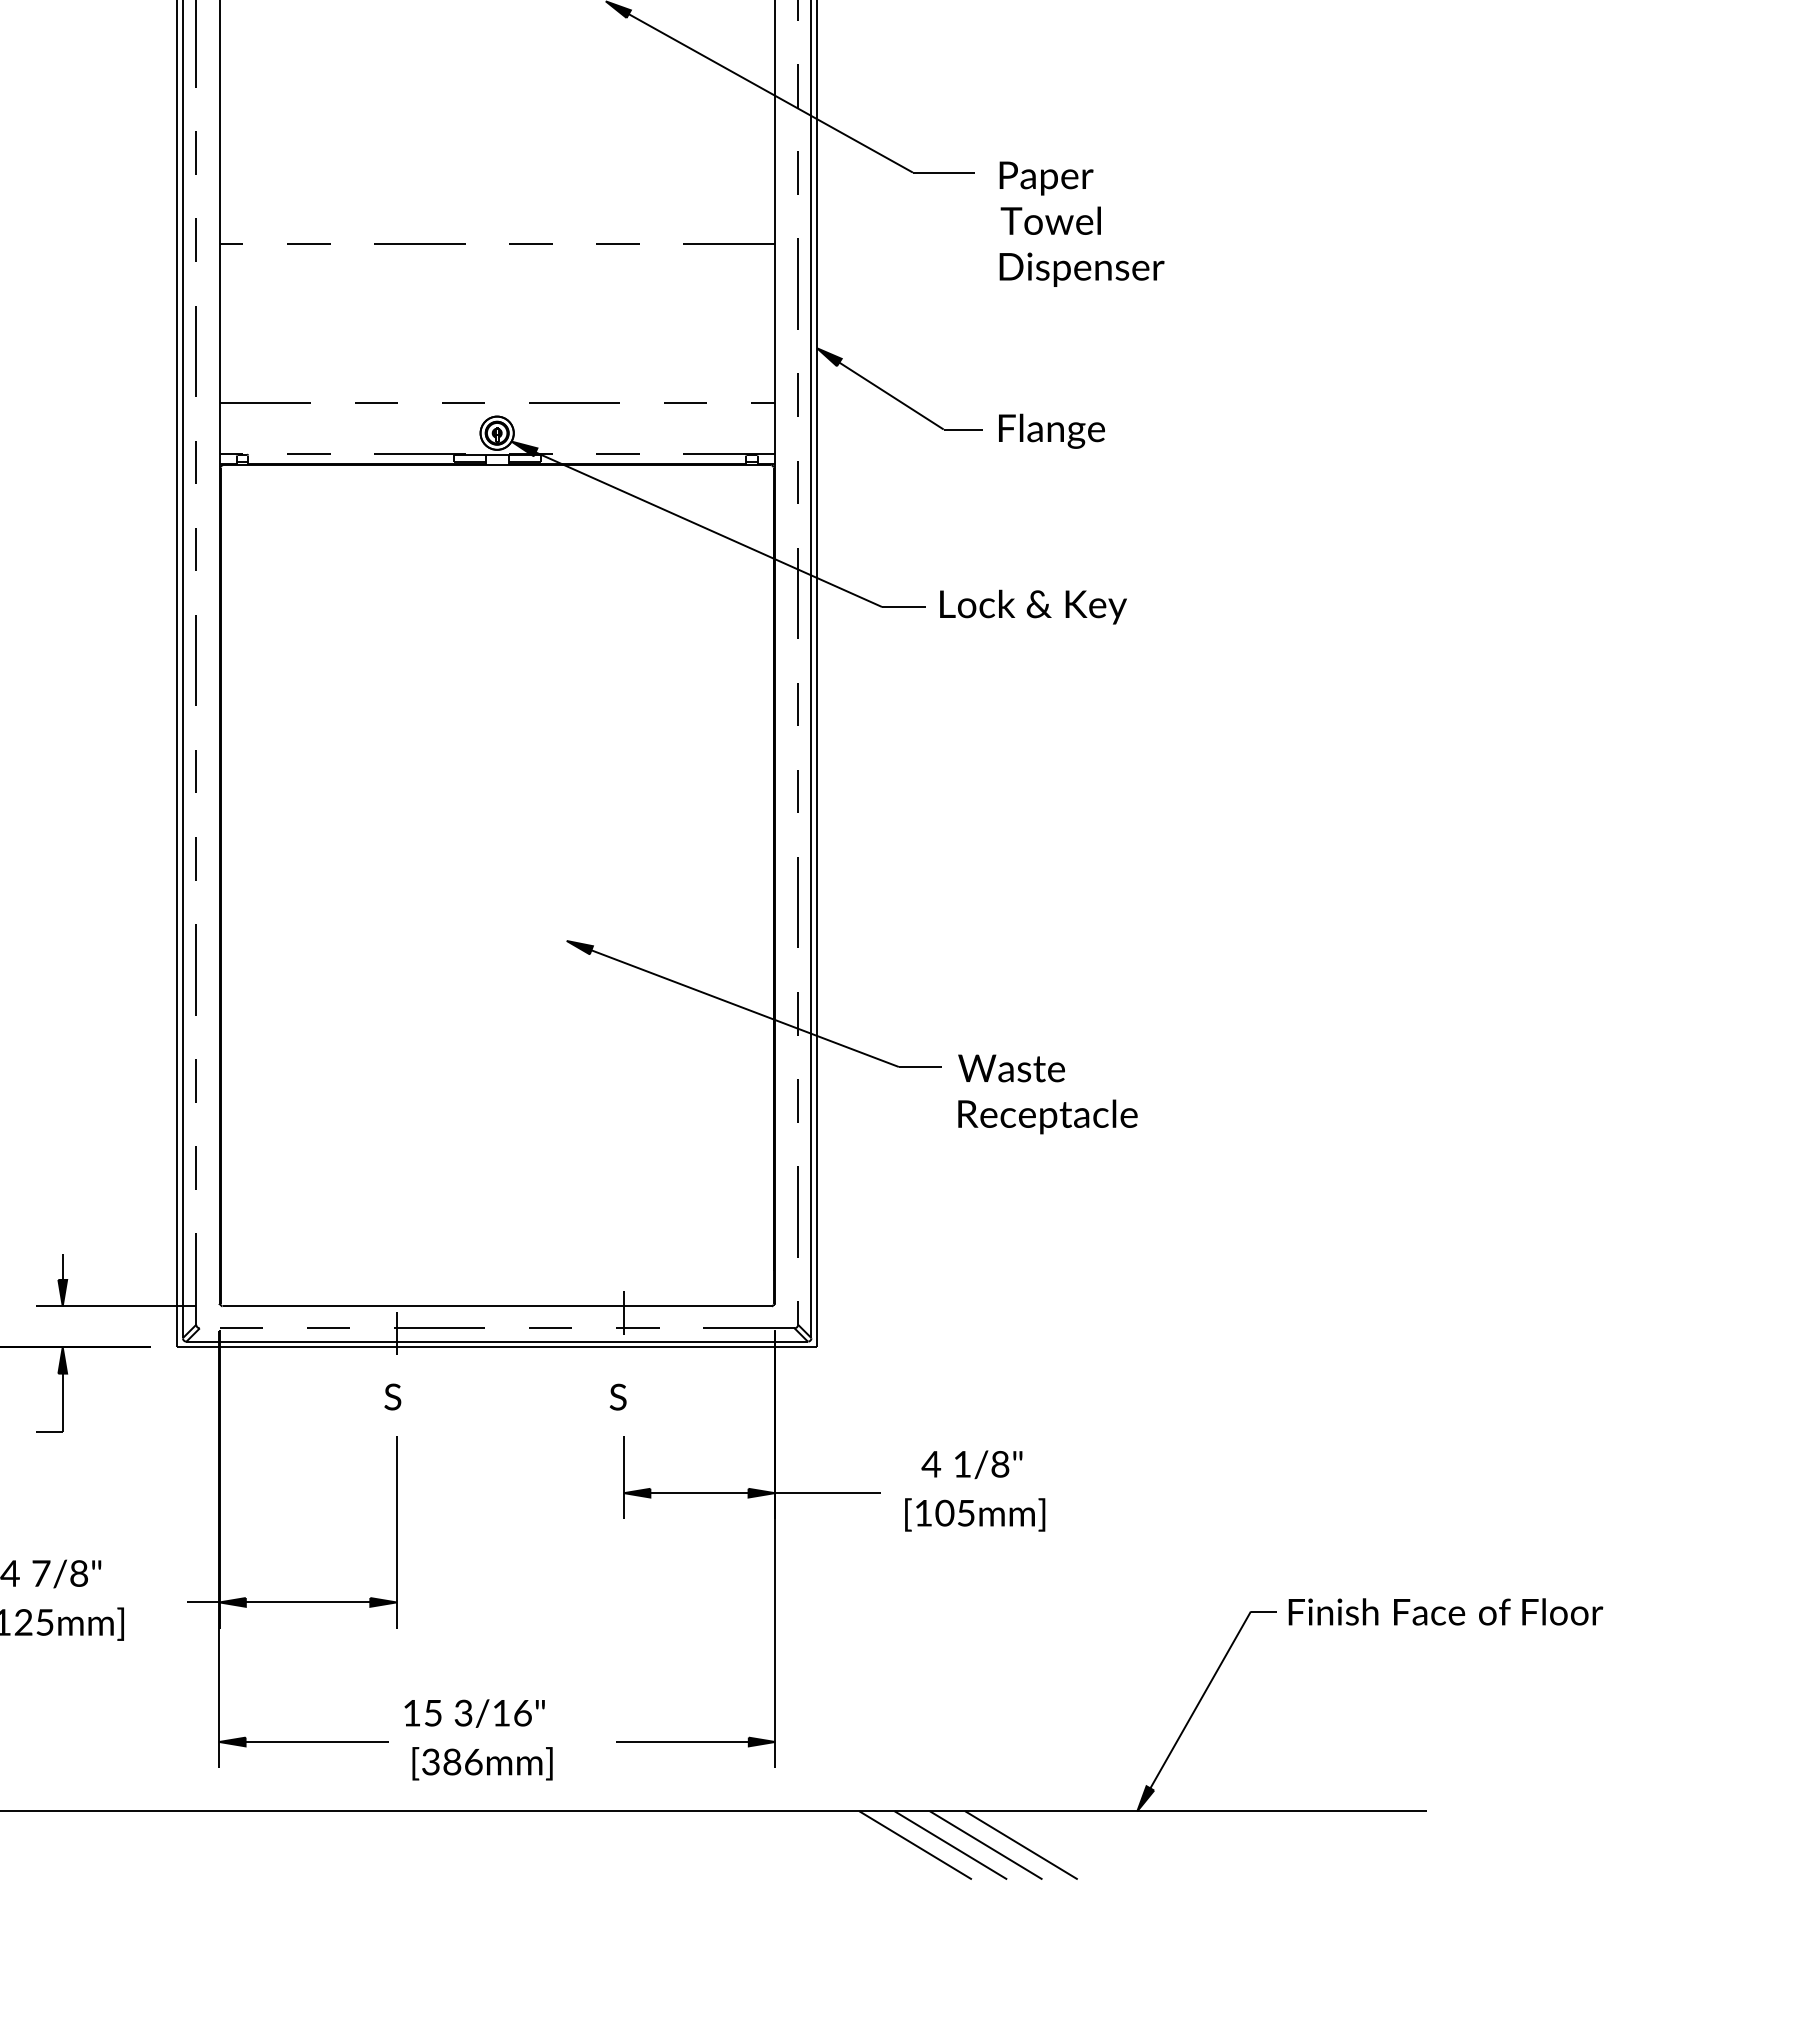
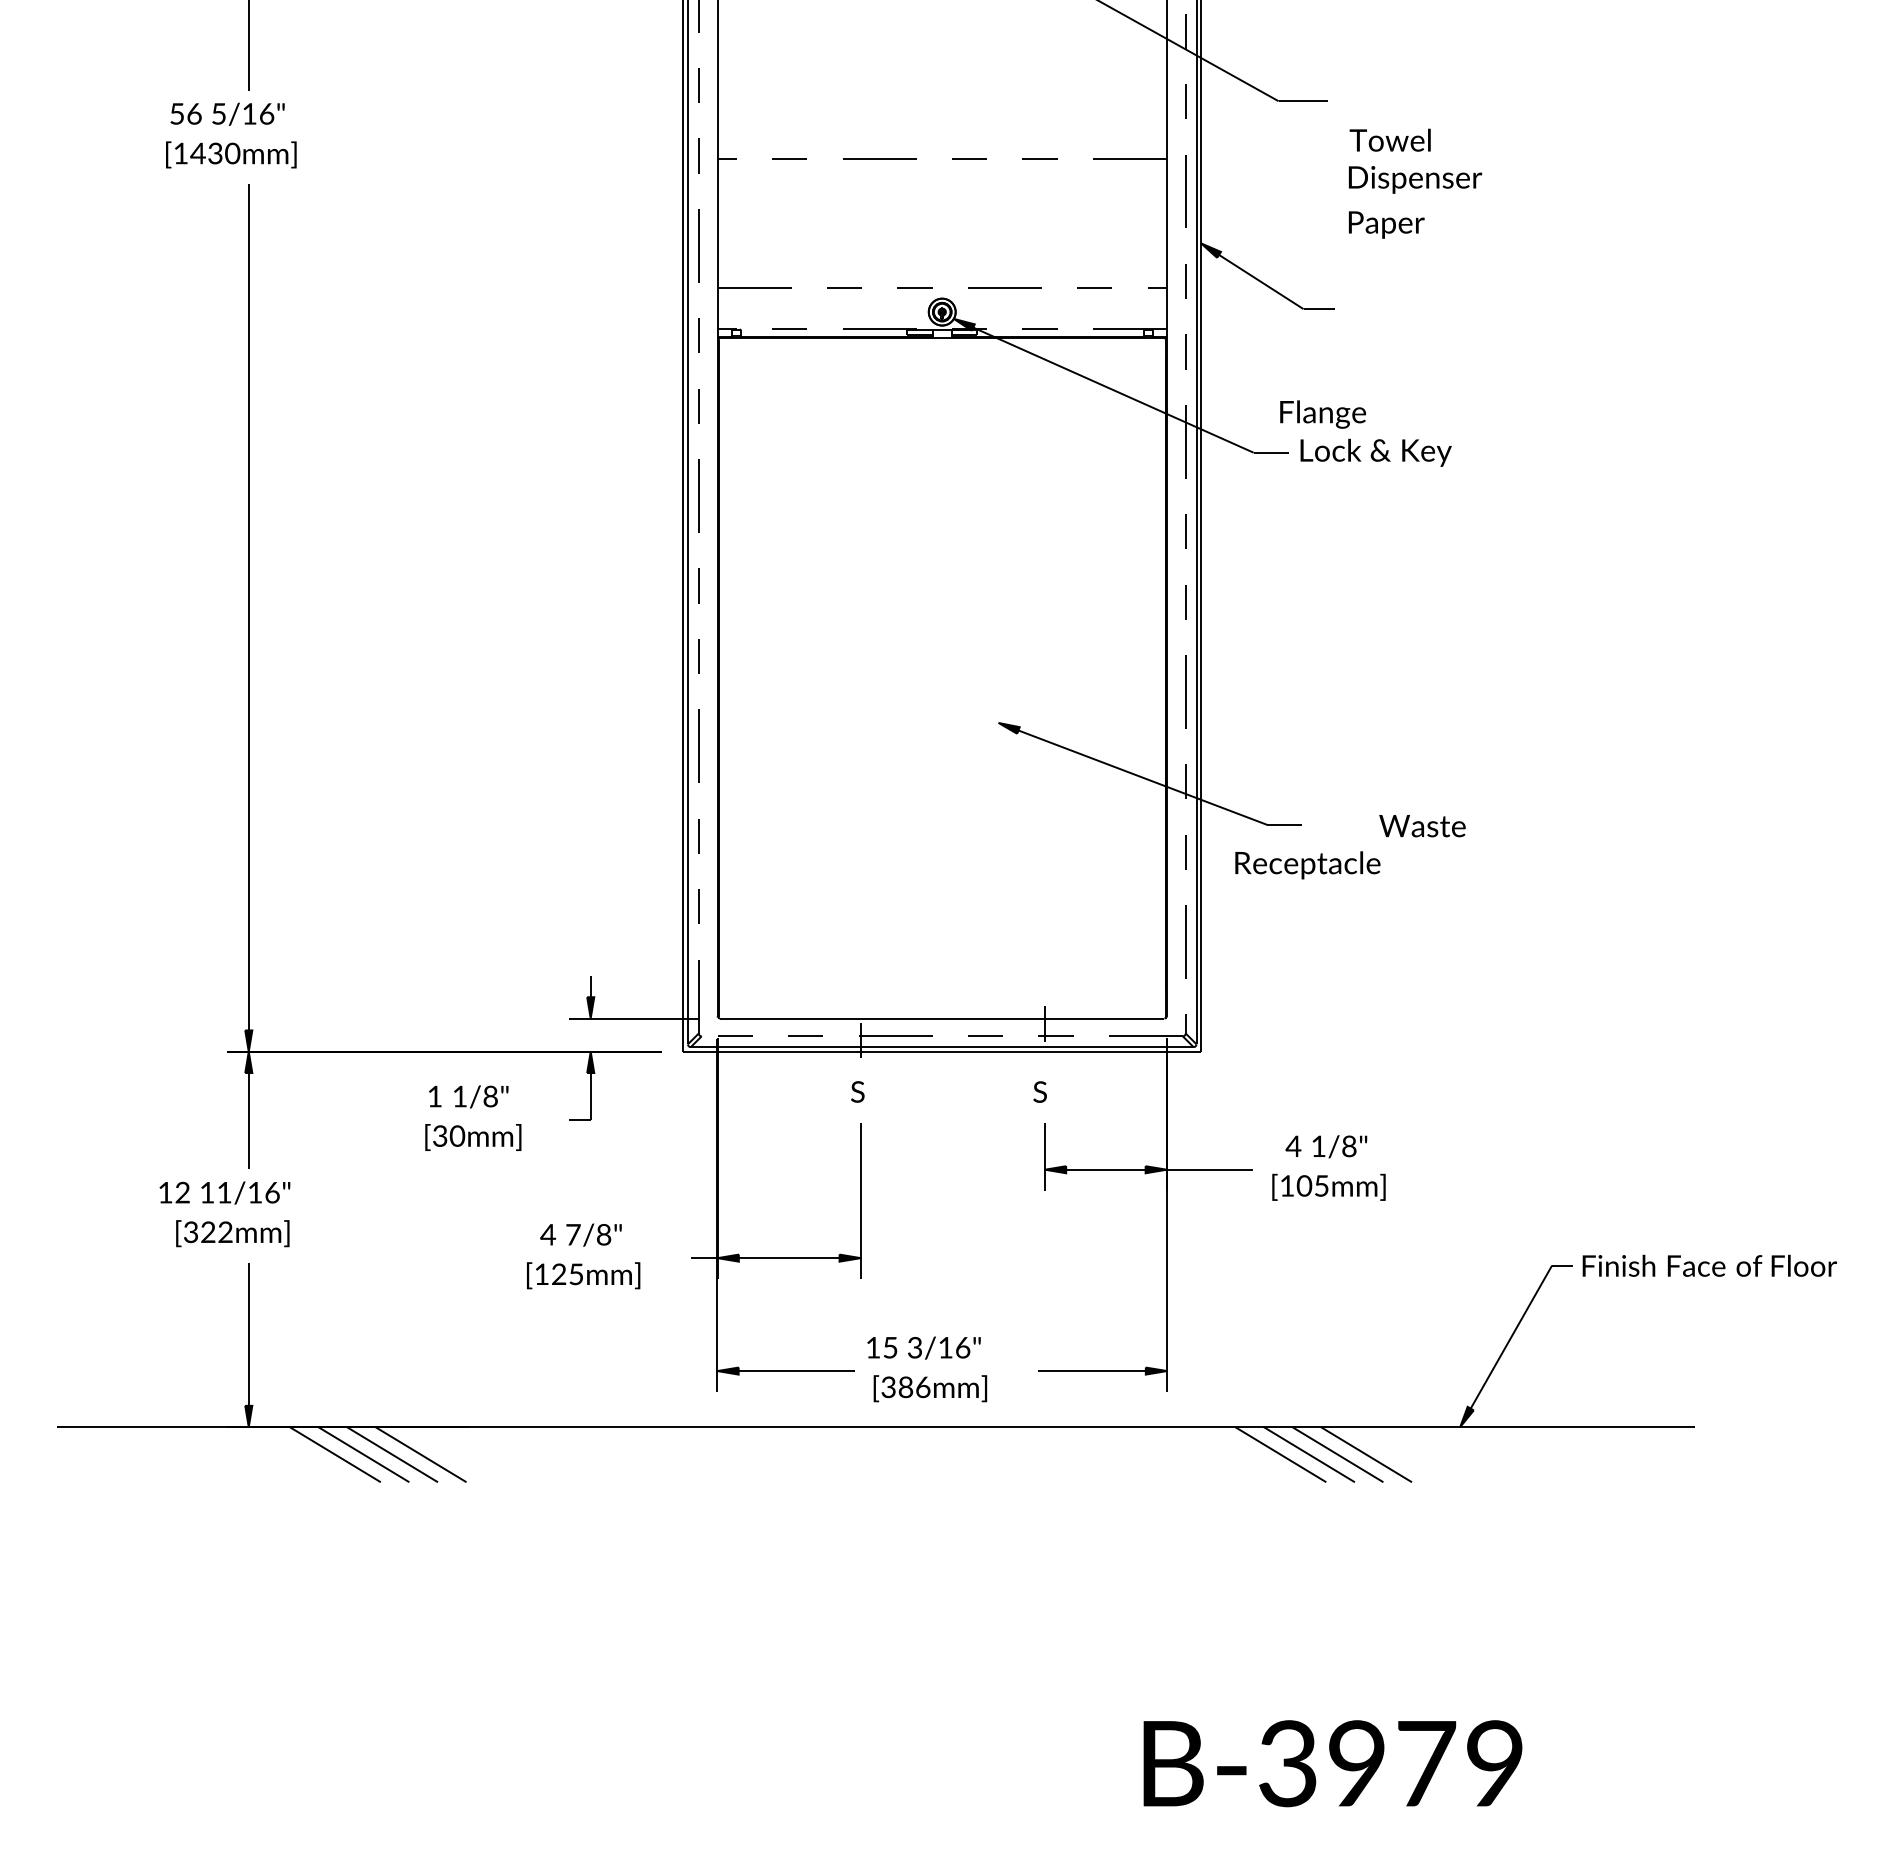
text: (1046, 177) -> (1386, 224), moved
text: (1052, 431) -> (1323, 414), moved
text: (1011, 1068) -> (1422, 826), moved
text: (1047, 1117) -> (1307, 865), moved

